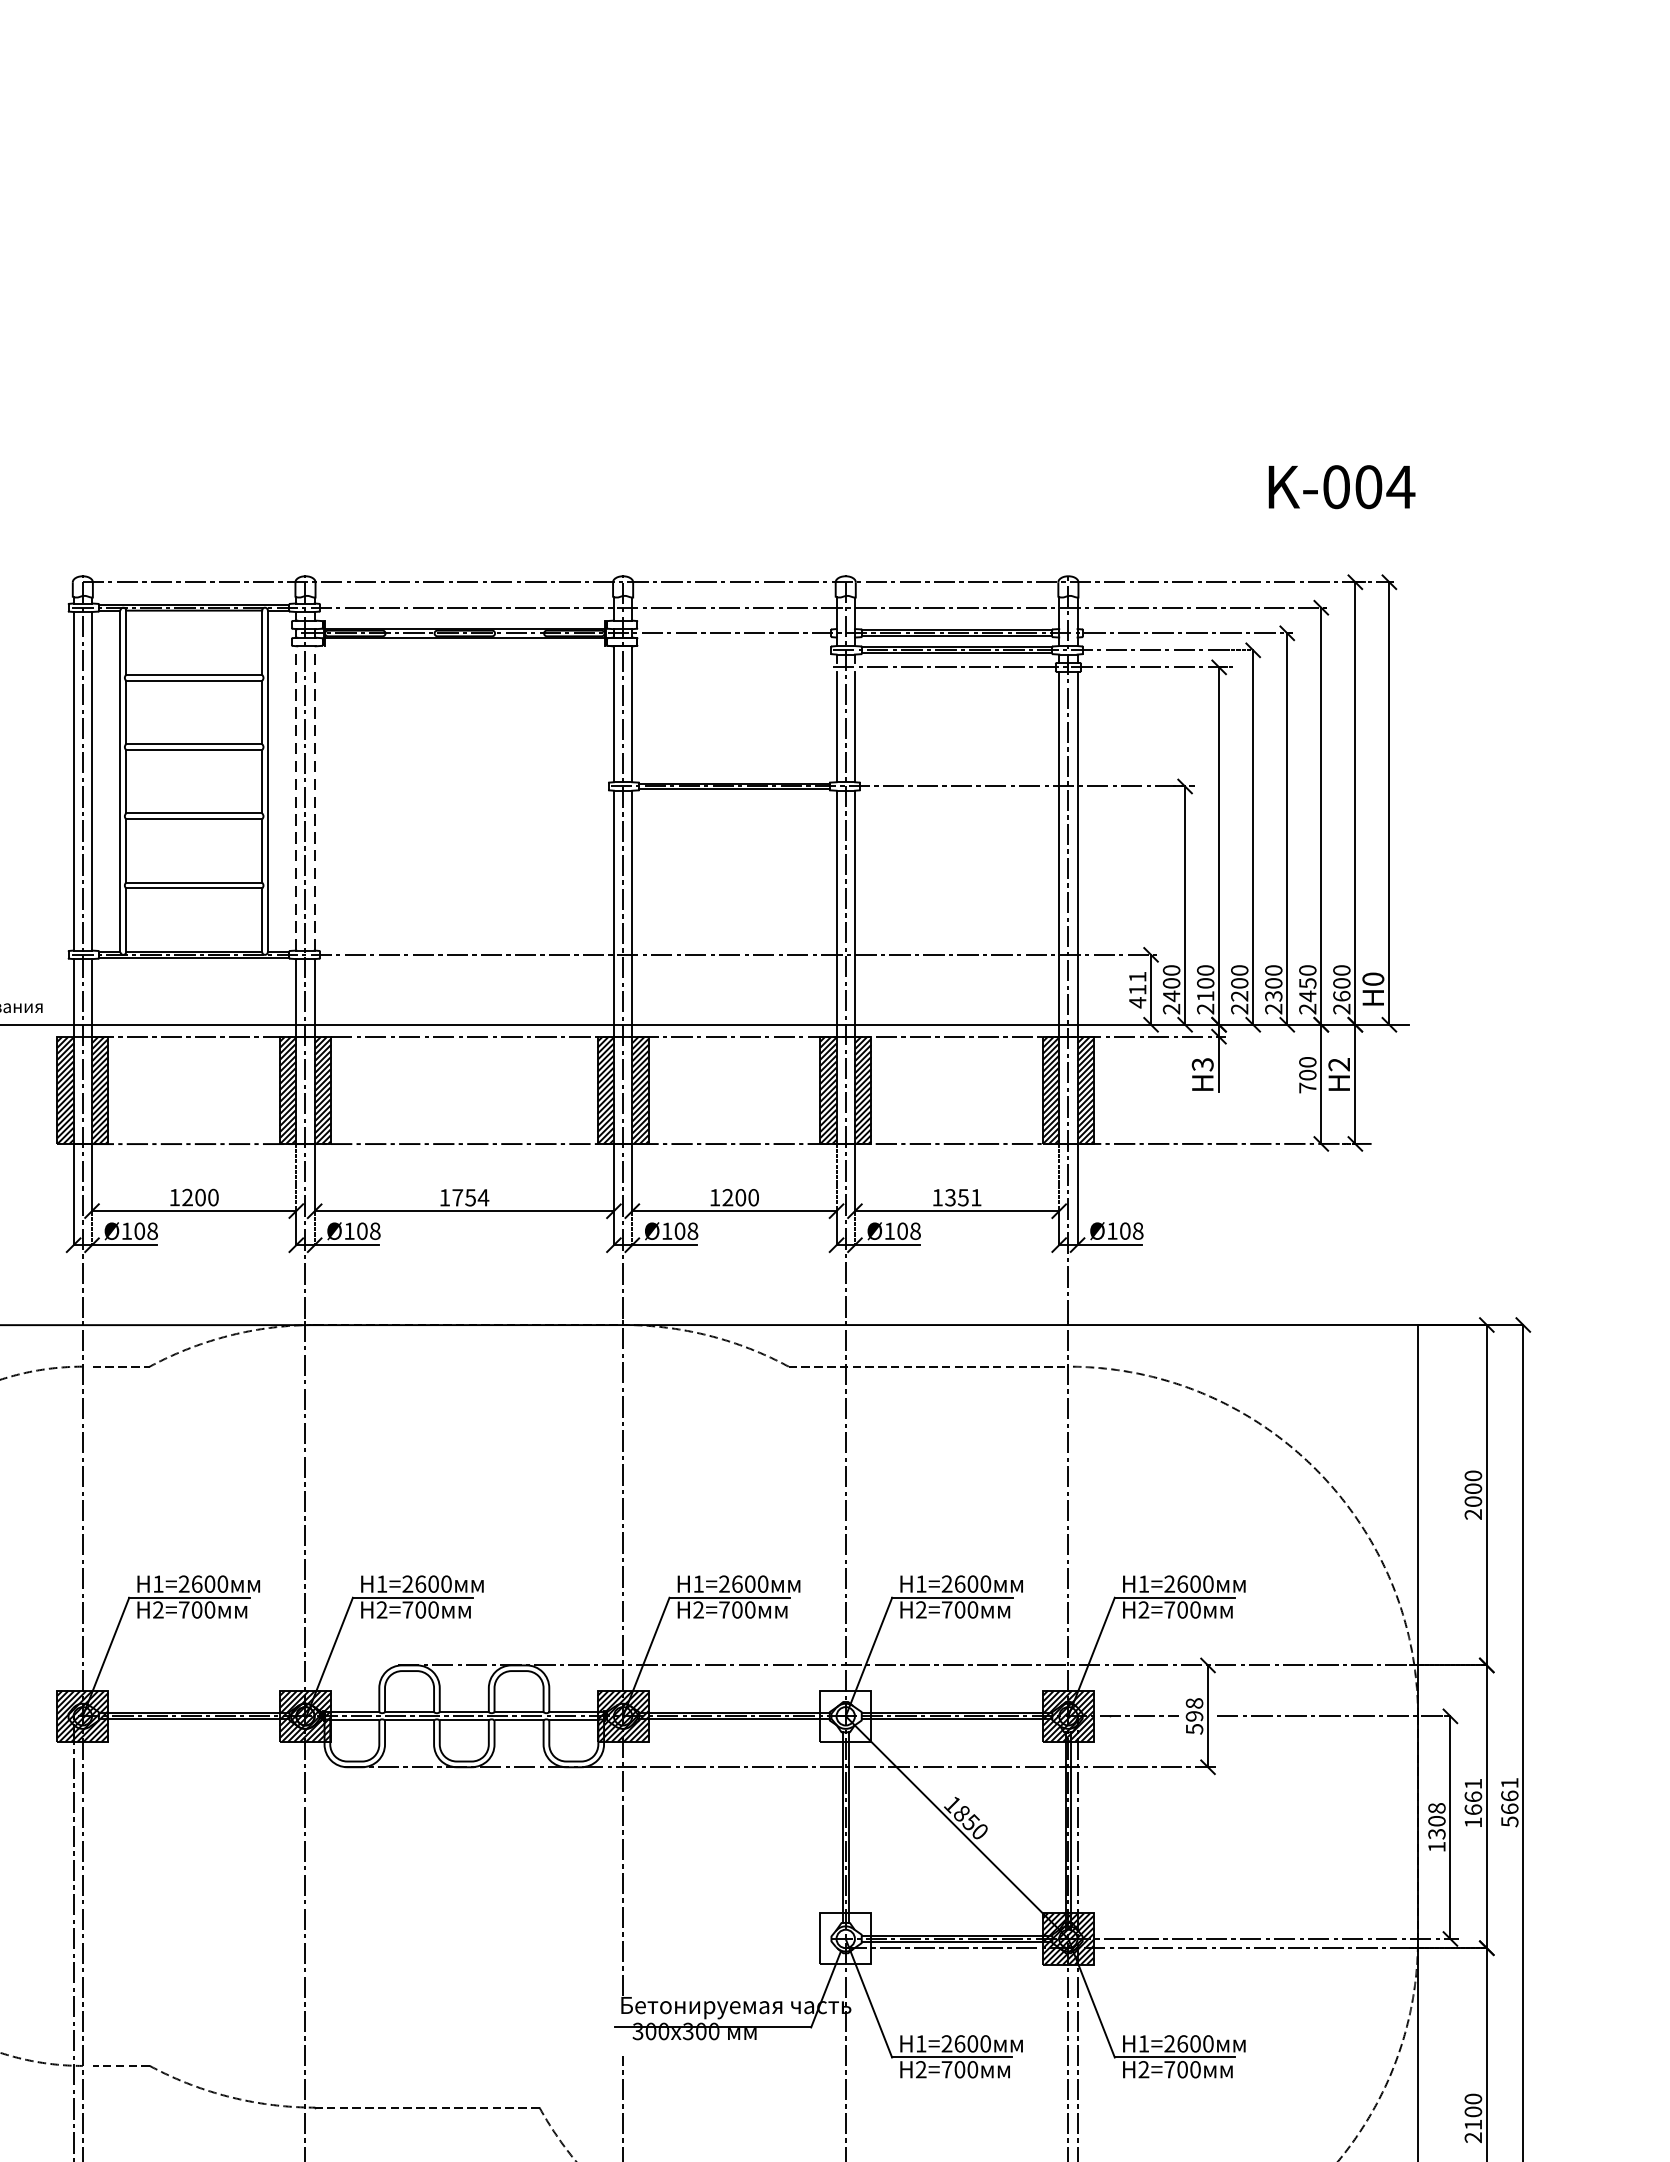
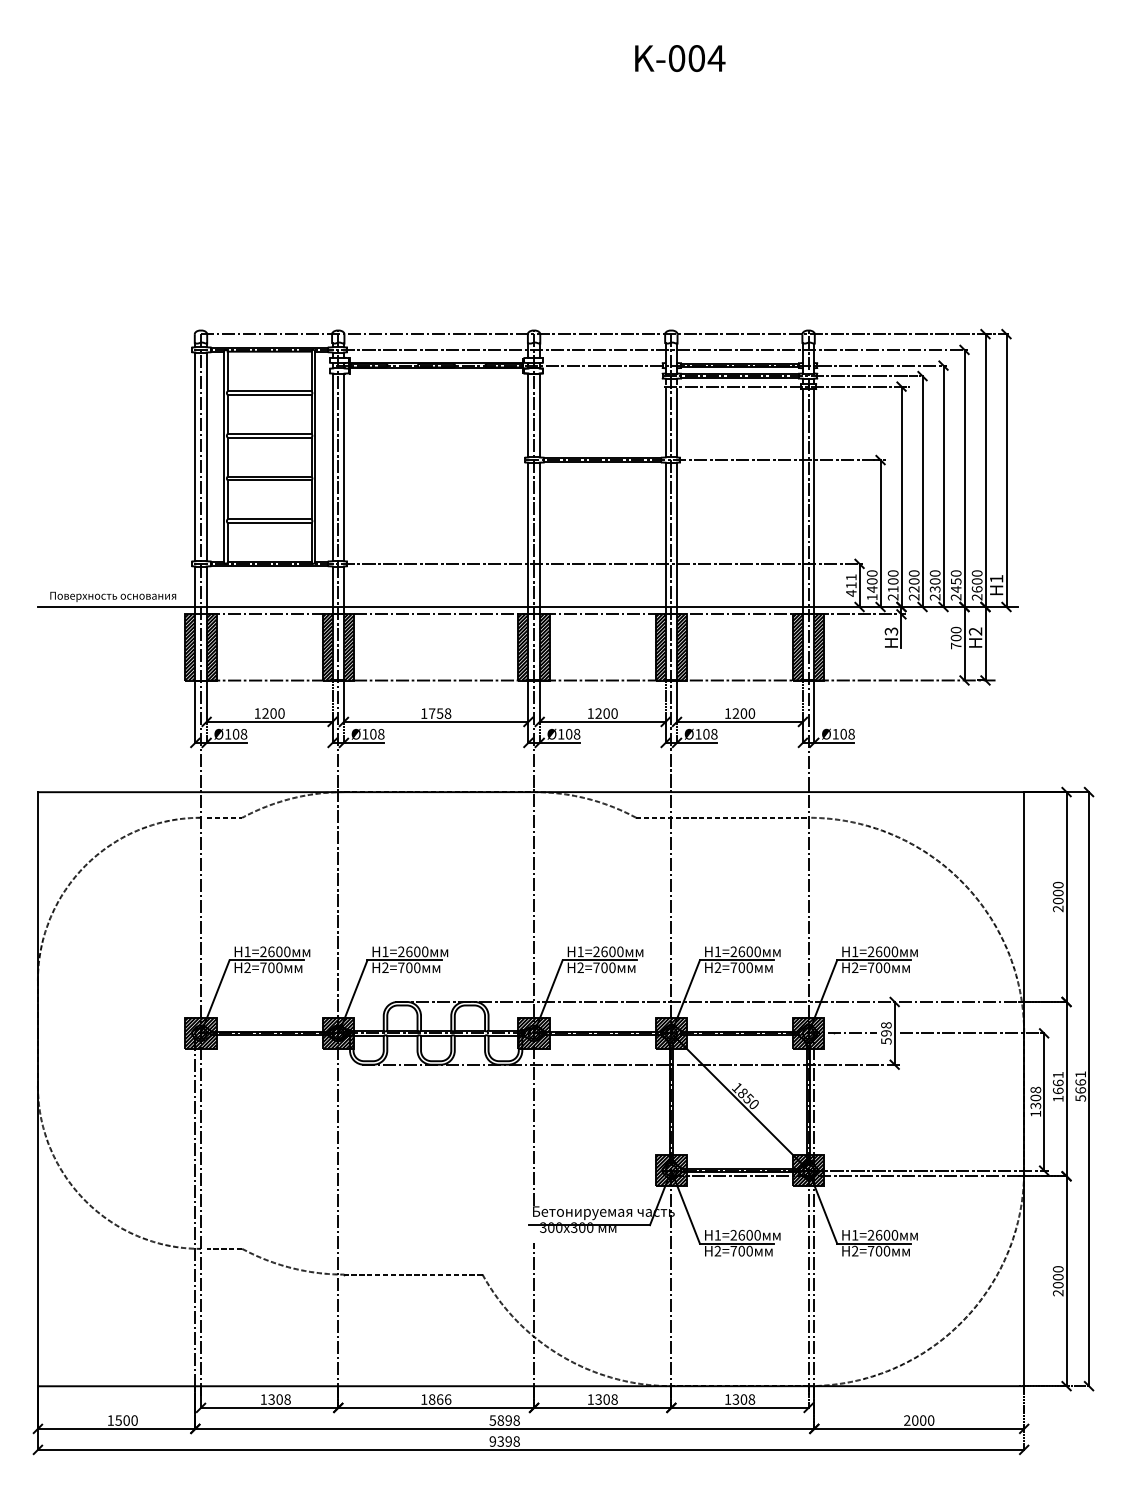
text: (1342, 487) -> (680, 58), moved
line: (296, 798) -> (332, 467), dashed -> solid
line: (313, 798) -> (343, 467), dashed -> solid
text: (1373, 978) -> (996, 578), H0 -> H1
text: (1170, 1009) -> (871, 597), 2400 -> 1400
text: (482, 1197) -> (447, 713), 1754 -> 1758
text: (962, 1197) -> (743, 713), 1351 -> 1200
hatch: (846, 1716) -> (671, 1033), added
hatch: (846, 1938) -> (671, 1170), added
text: (1472, 2125) -> (1057, 1285), 2100 -> 2000

